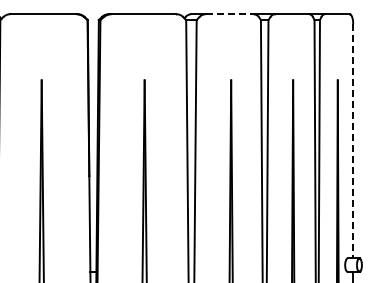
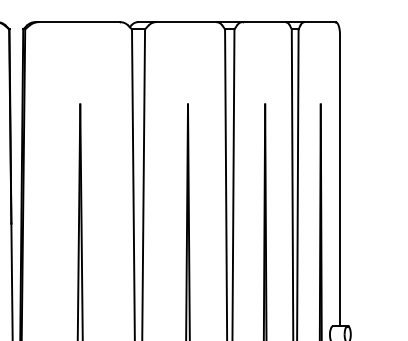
line: (230, 14) -> (187, 22), dashed -> solid
line: (353, 141) -> (340, 180), dashed -> solid

